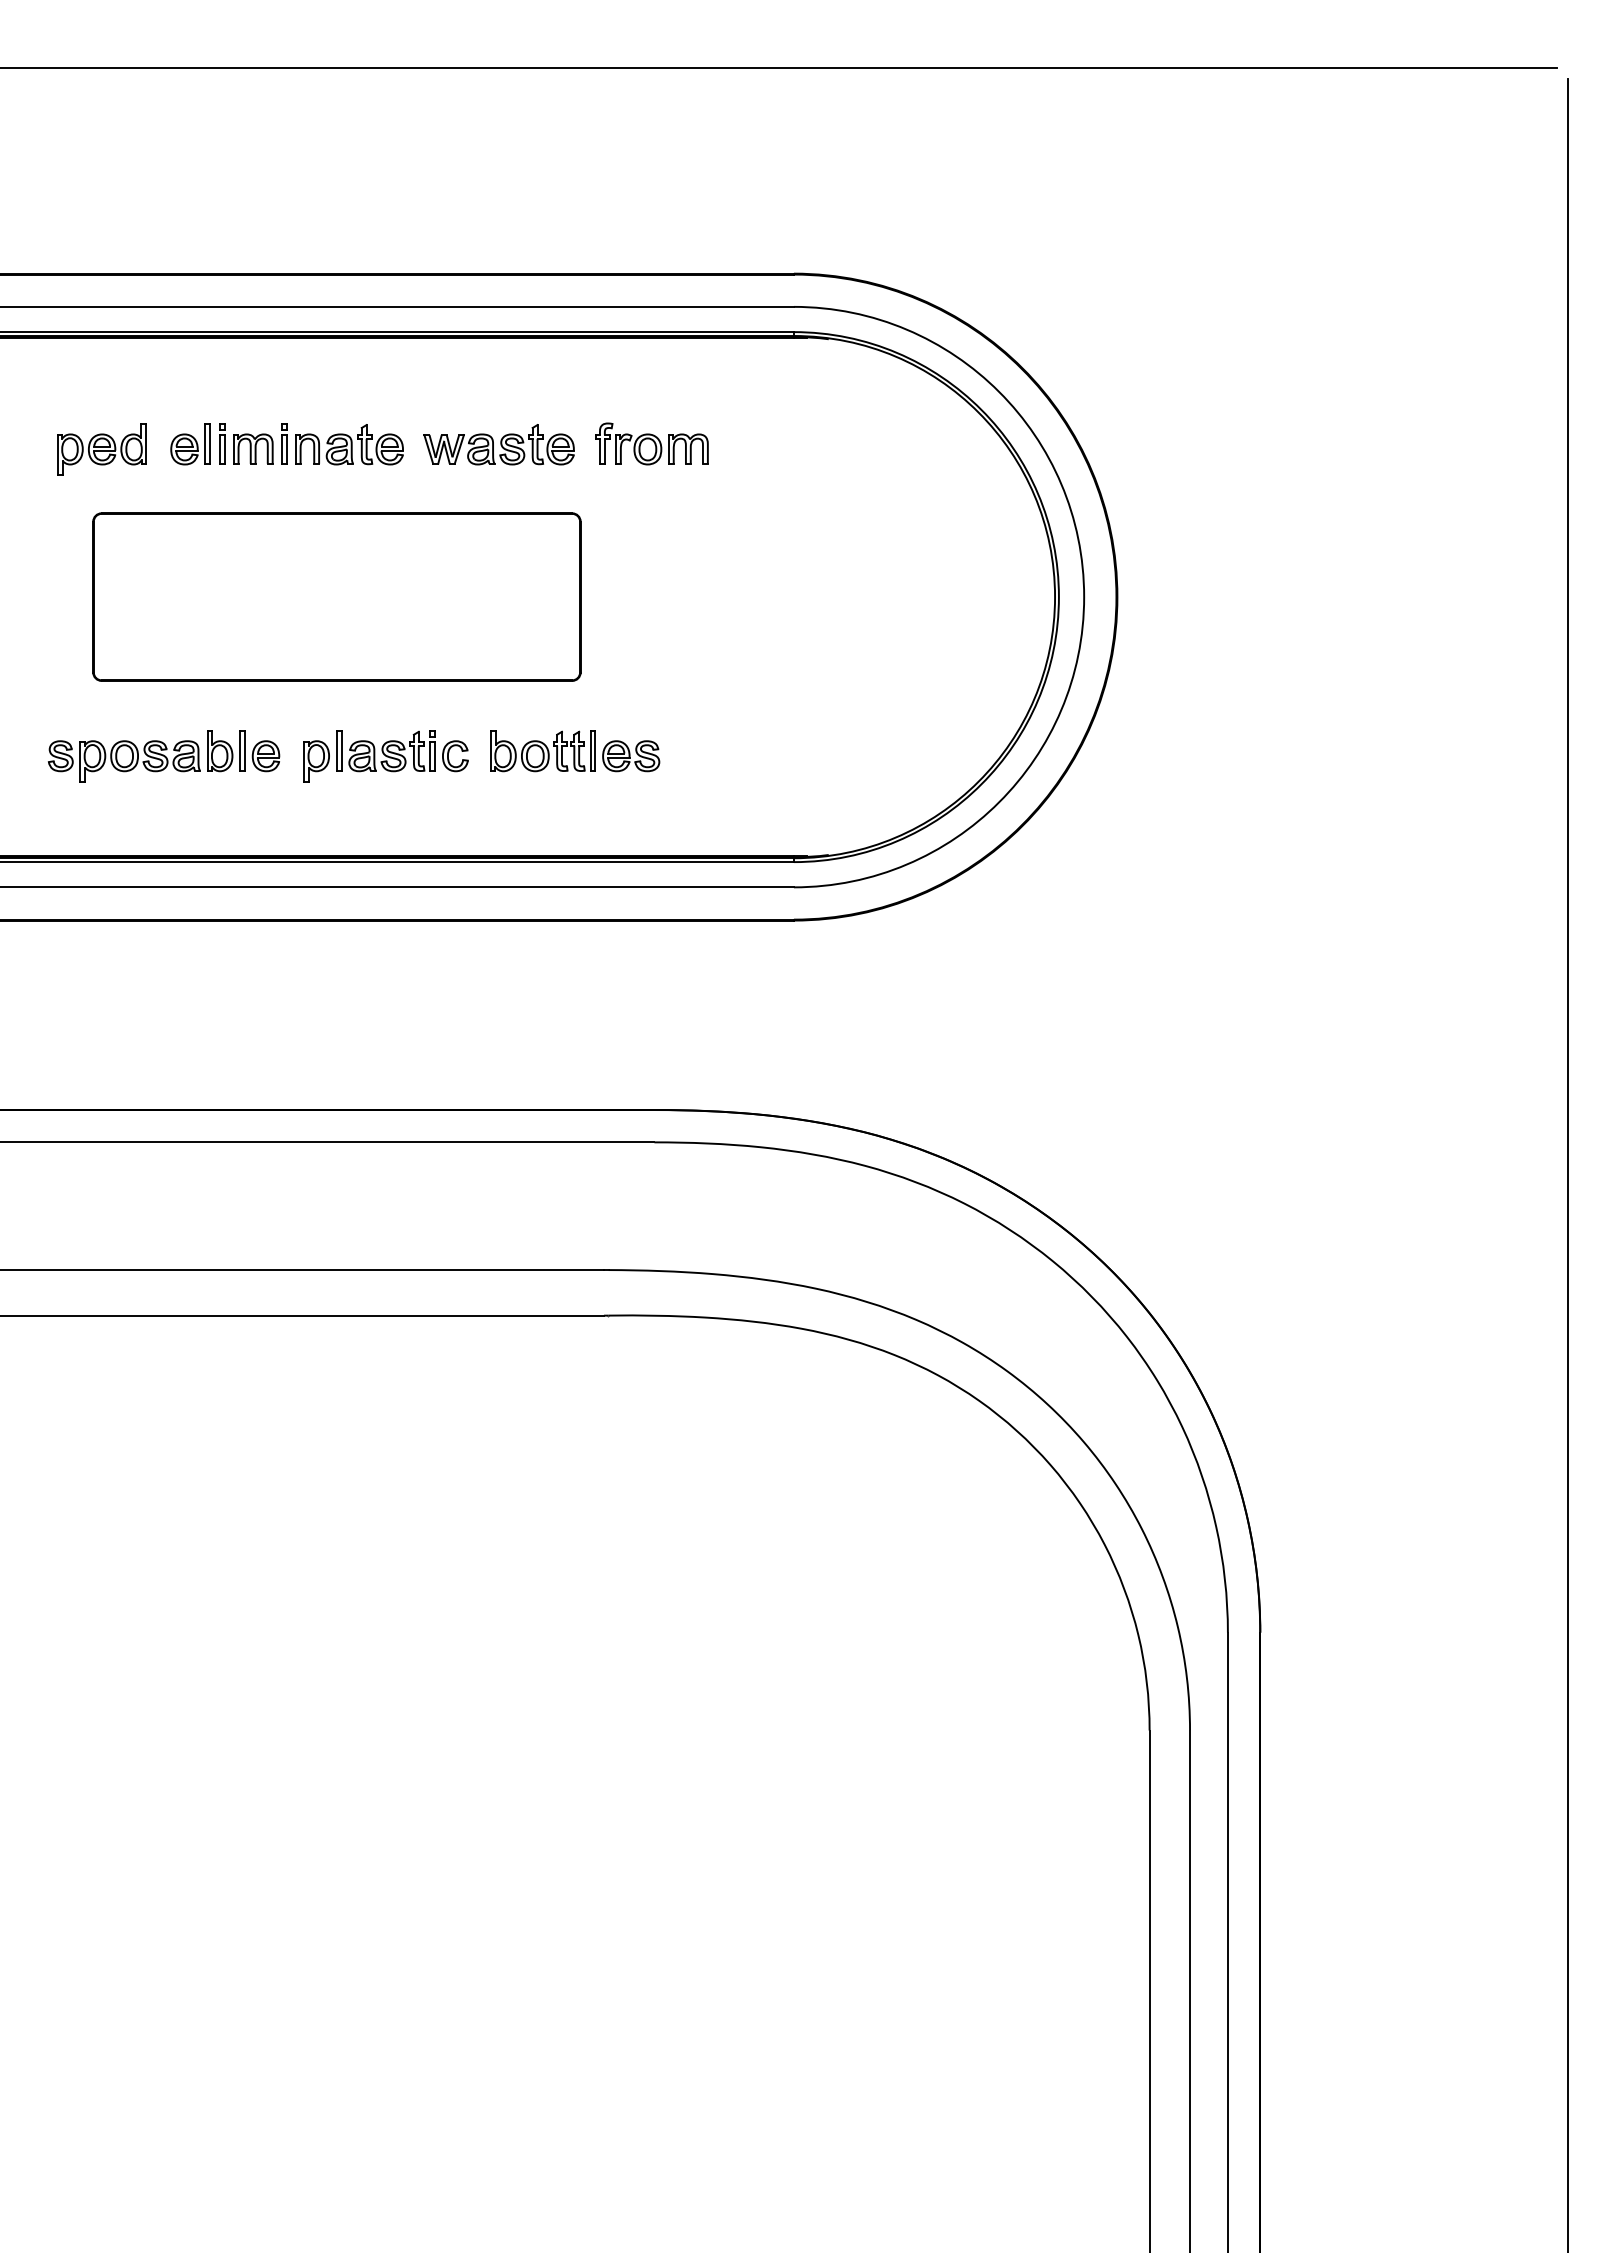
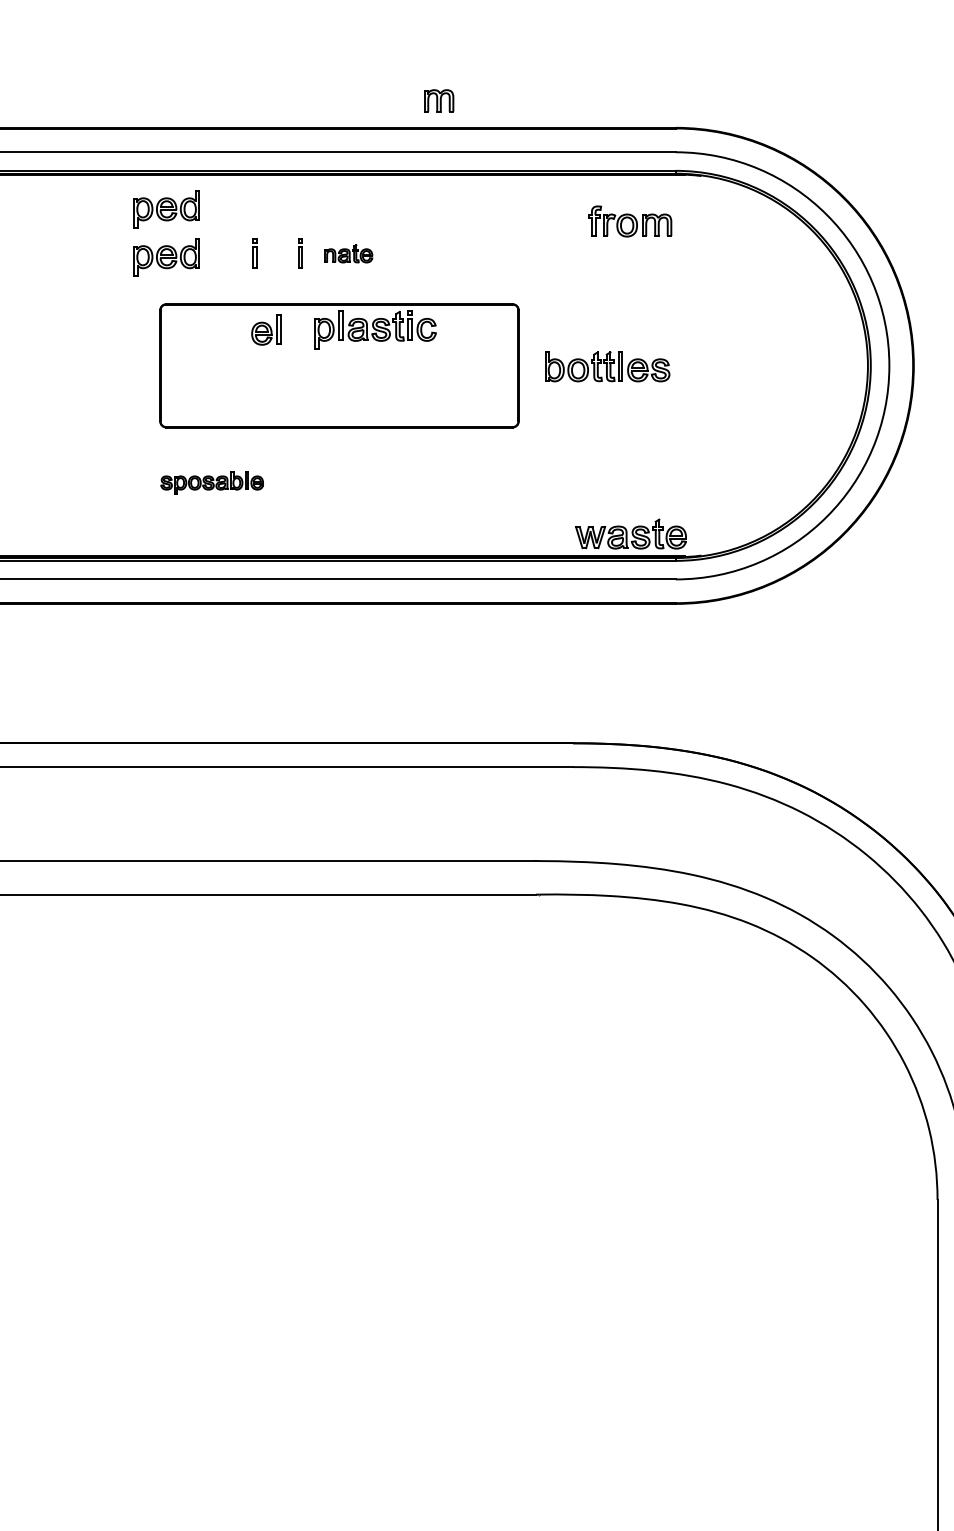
part: (101, 384) -> (166, 209), added
part: (651, 443) -> (629, 221), moved
part: (190, 444) -> (266, 330), moved
part: (349, 444) -> (348, 253), size x0.6
part: (498, 444) -> (630, 533), moved
part: (253, 448) -> (439, 100), moved
part: (575, 751) -> (607, 366), moved
part: (163, 756) -> (211, 483), size x0.6
part: (385, 756) -> (375, 330), moved

